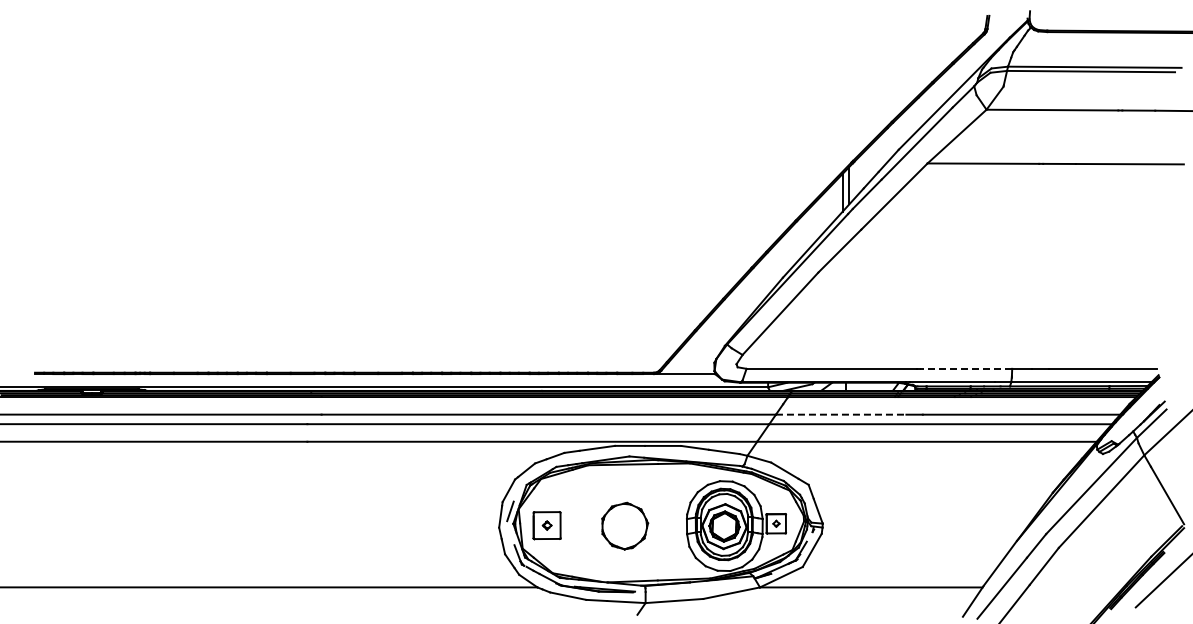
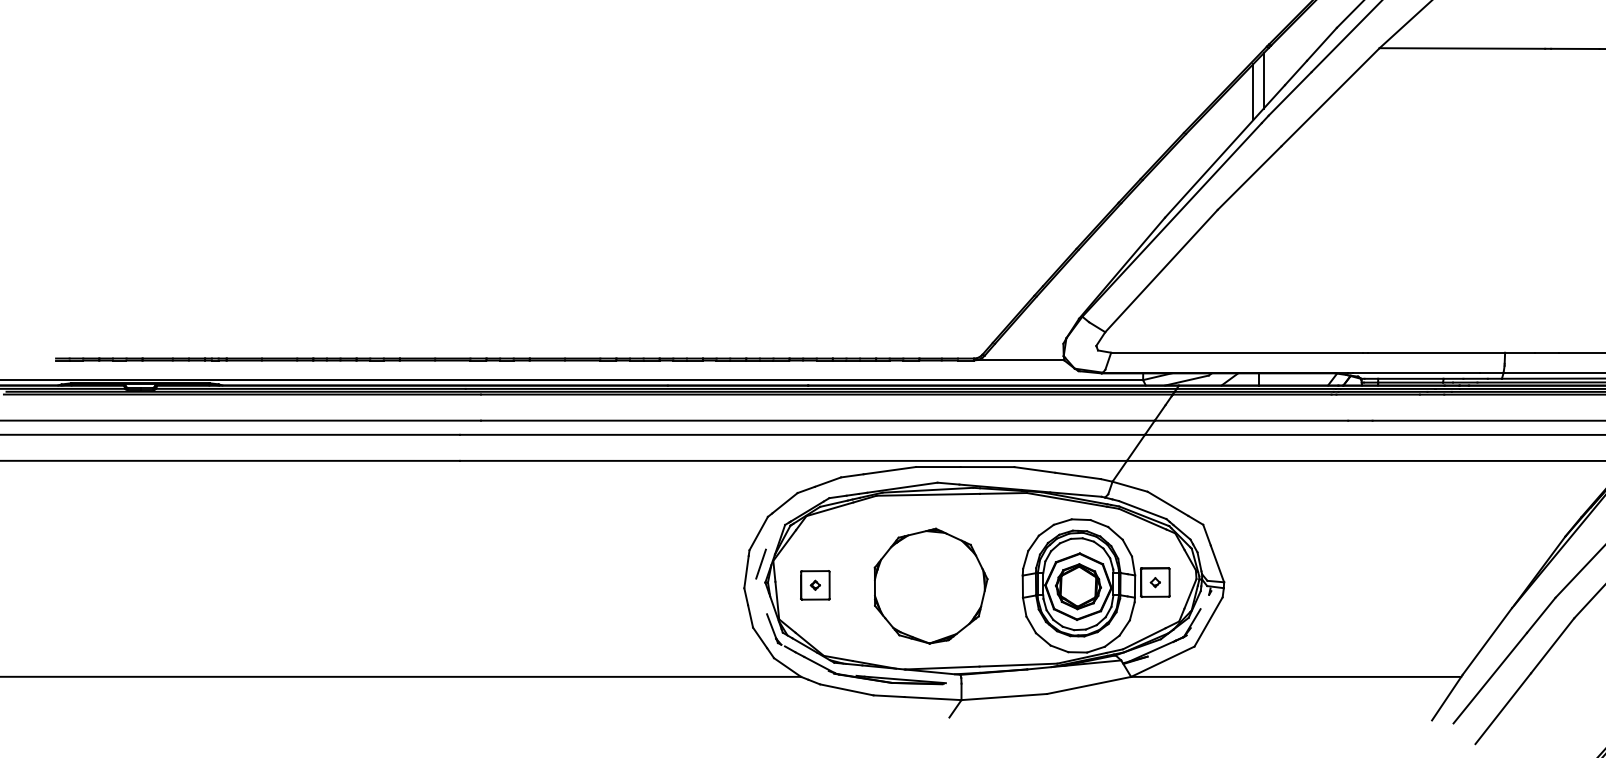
line: (965, 368) -> (1435, 352), dashed -> solid
line: (841, 414) -> (1251, 420), dashed -> solid
part: (546, 525) -> (814, 585), size x0.71
part: (625, 525) -> (931, 585), size x1.67

